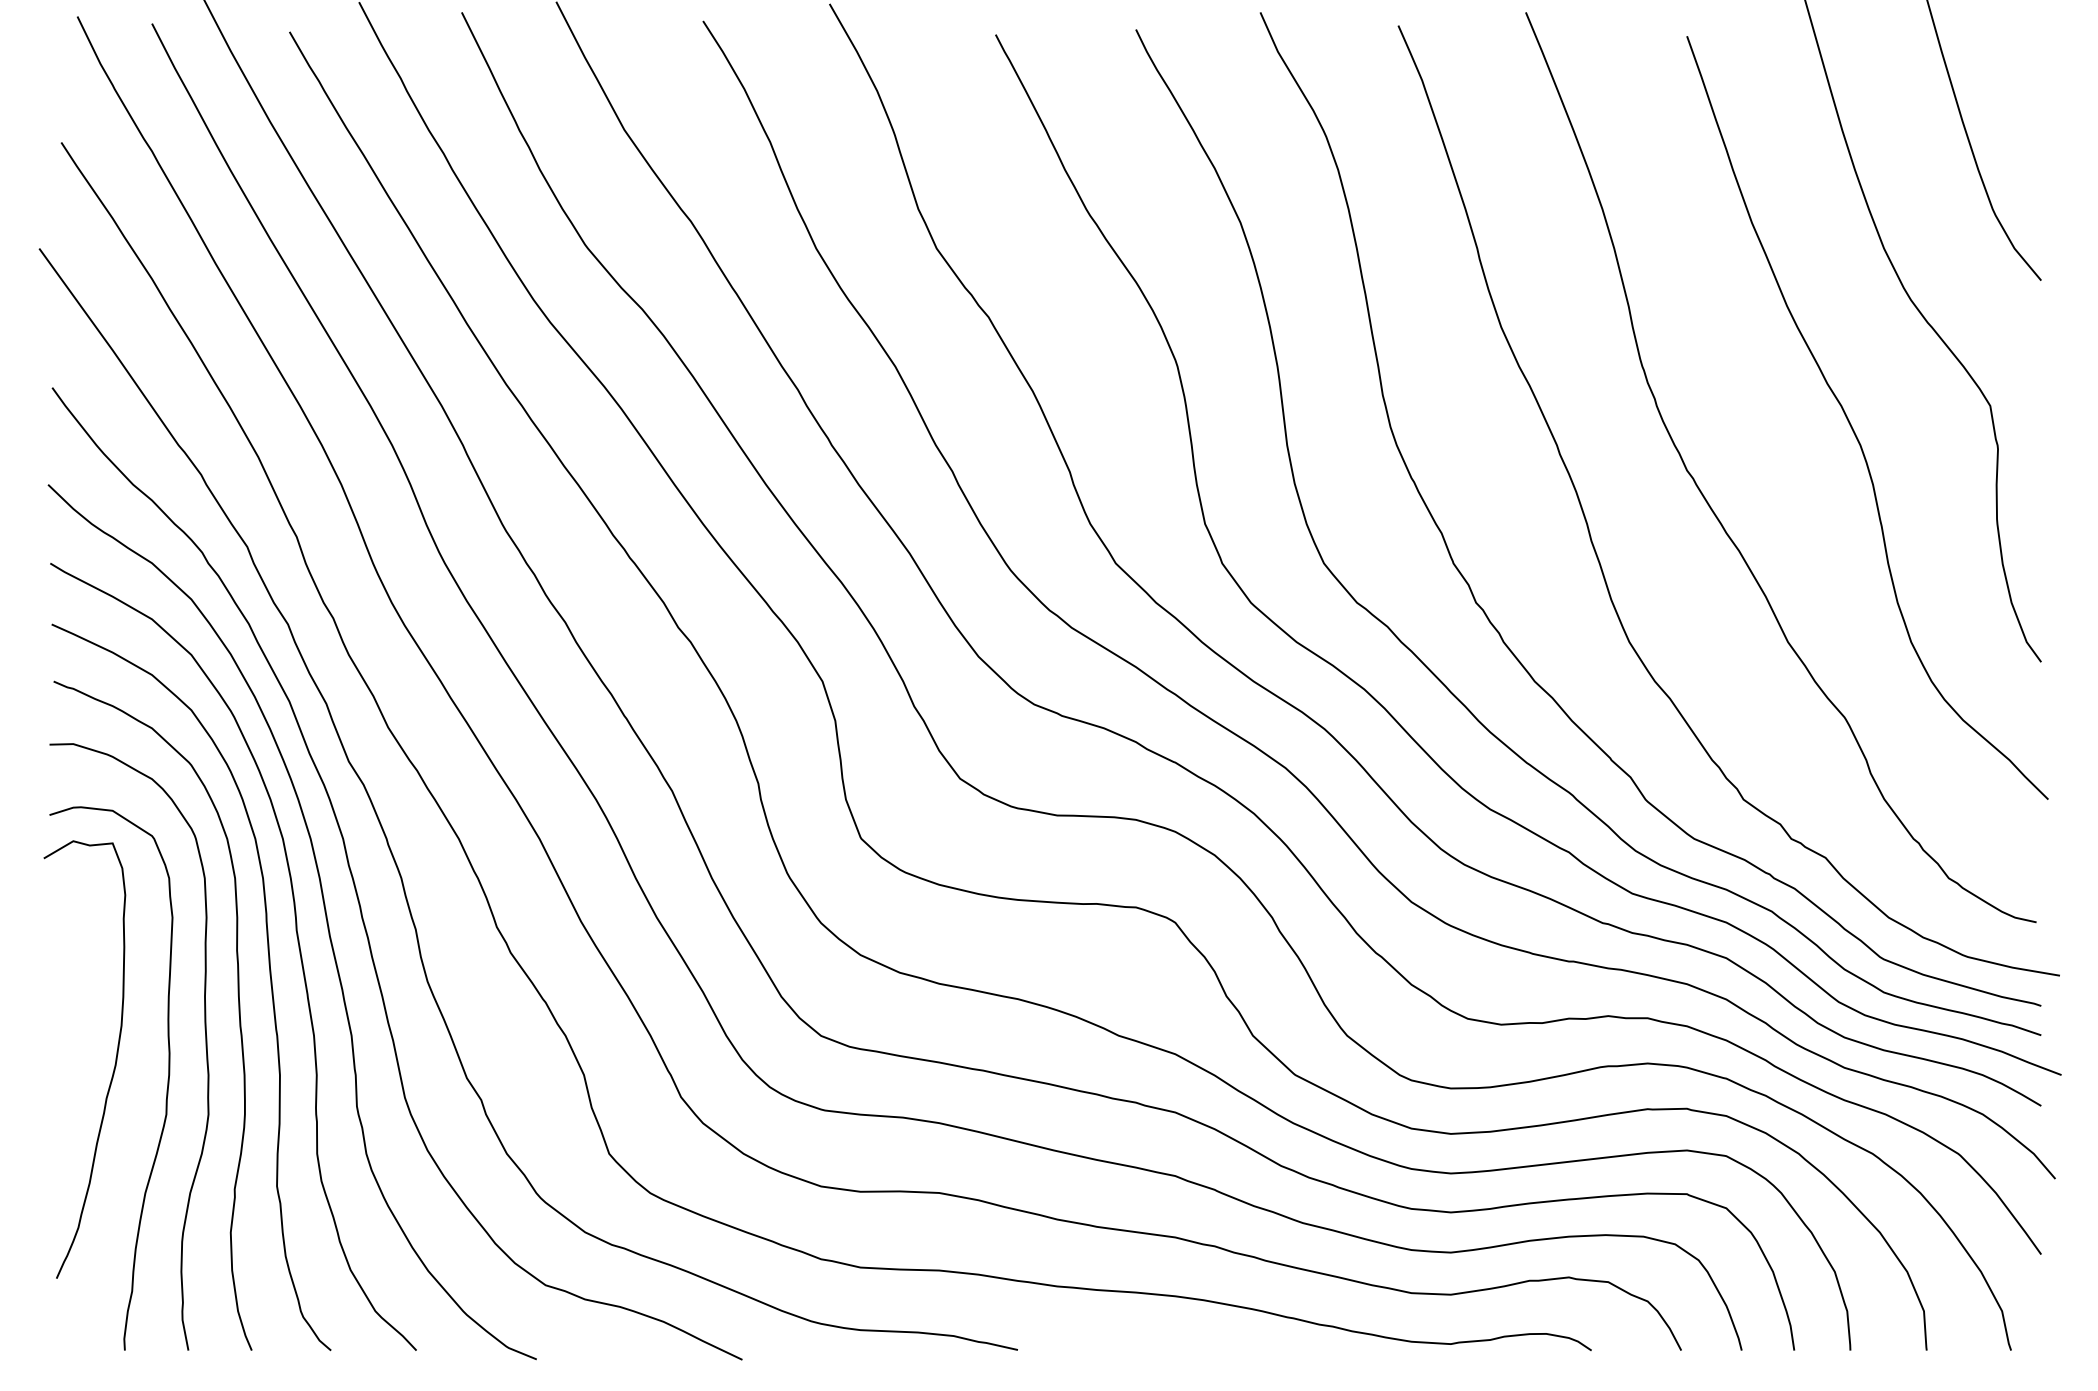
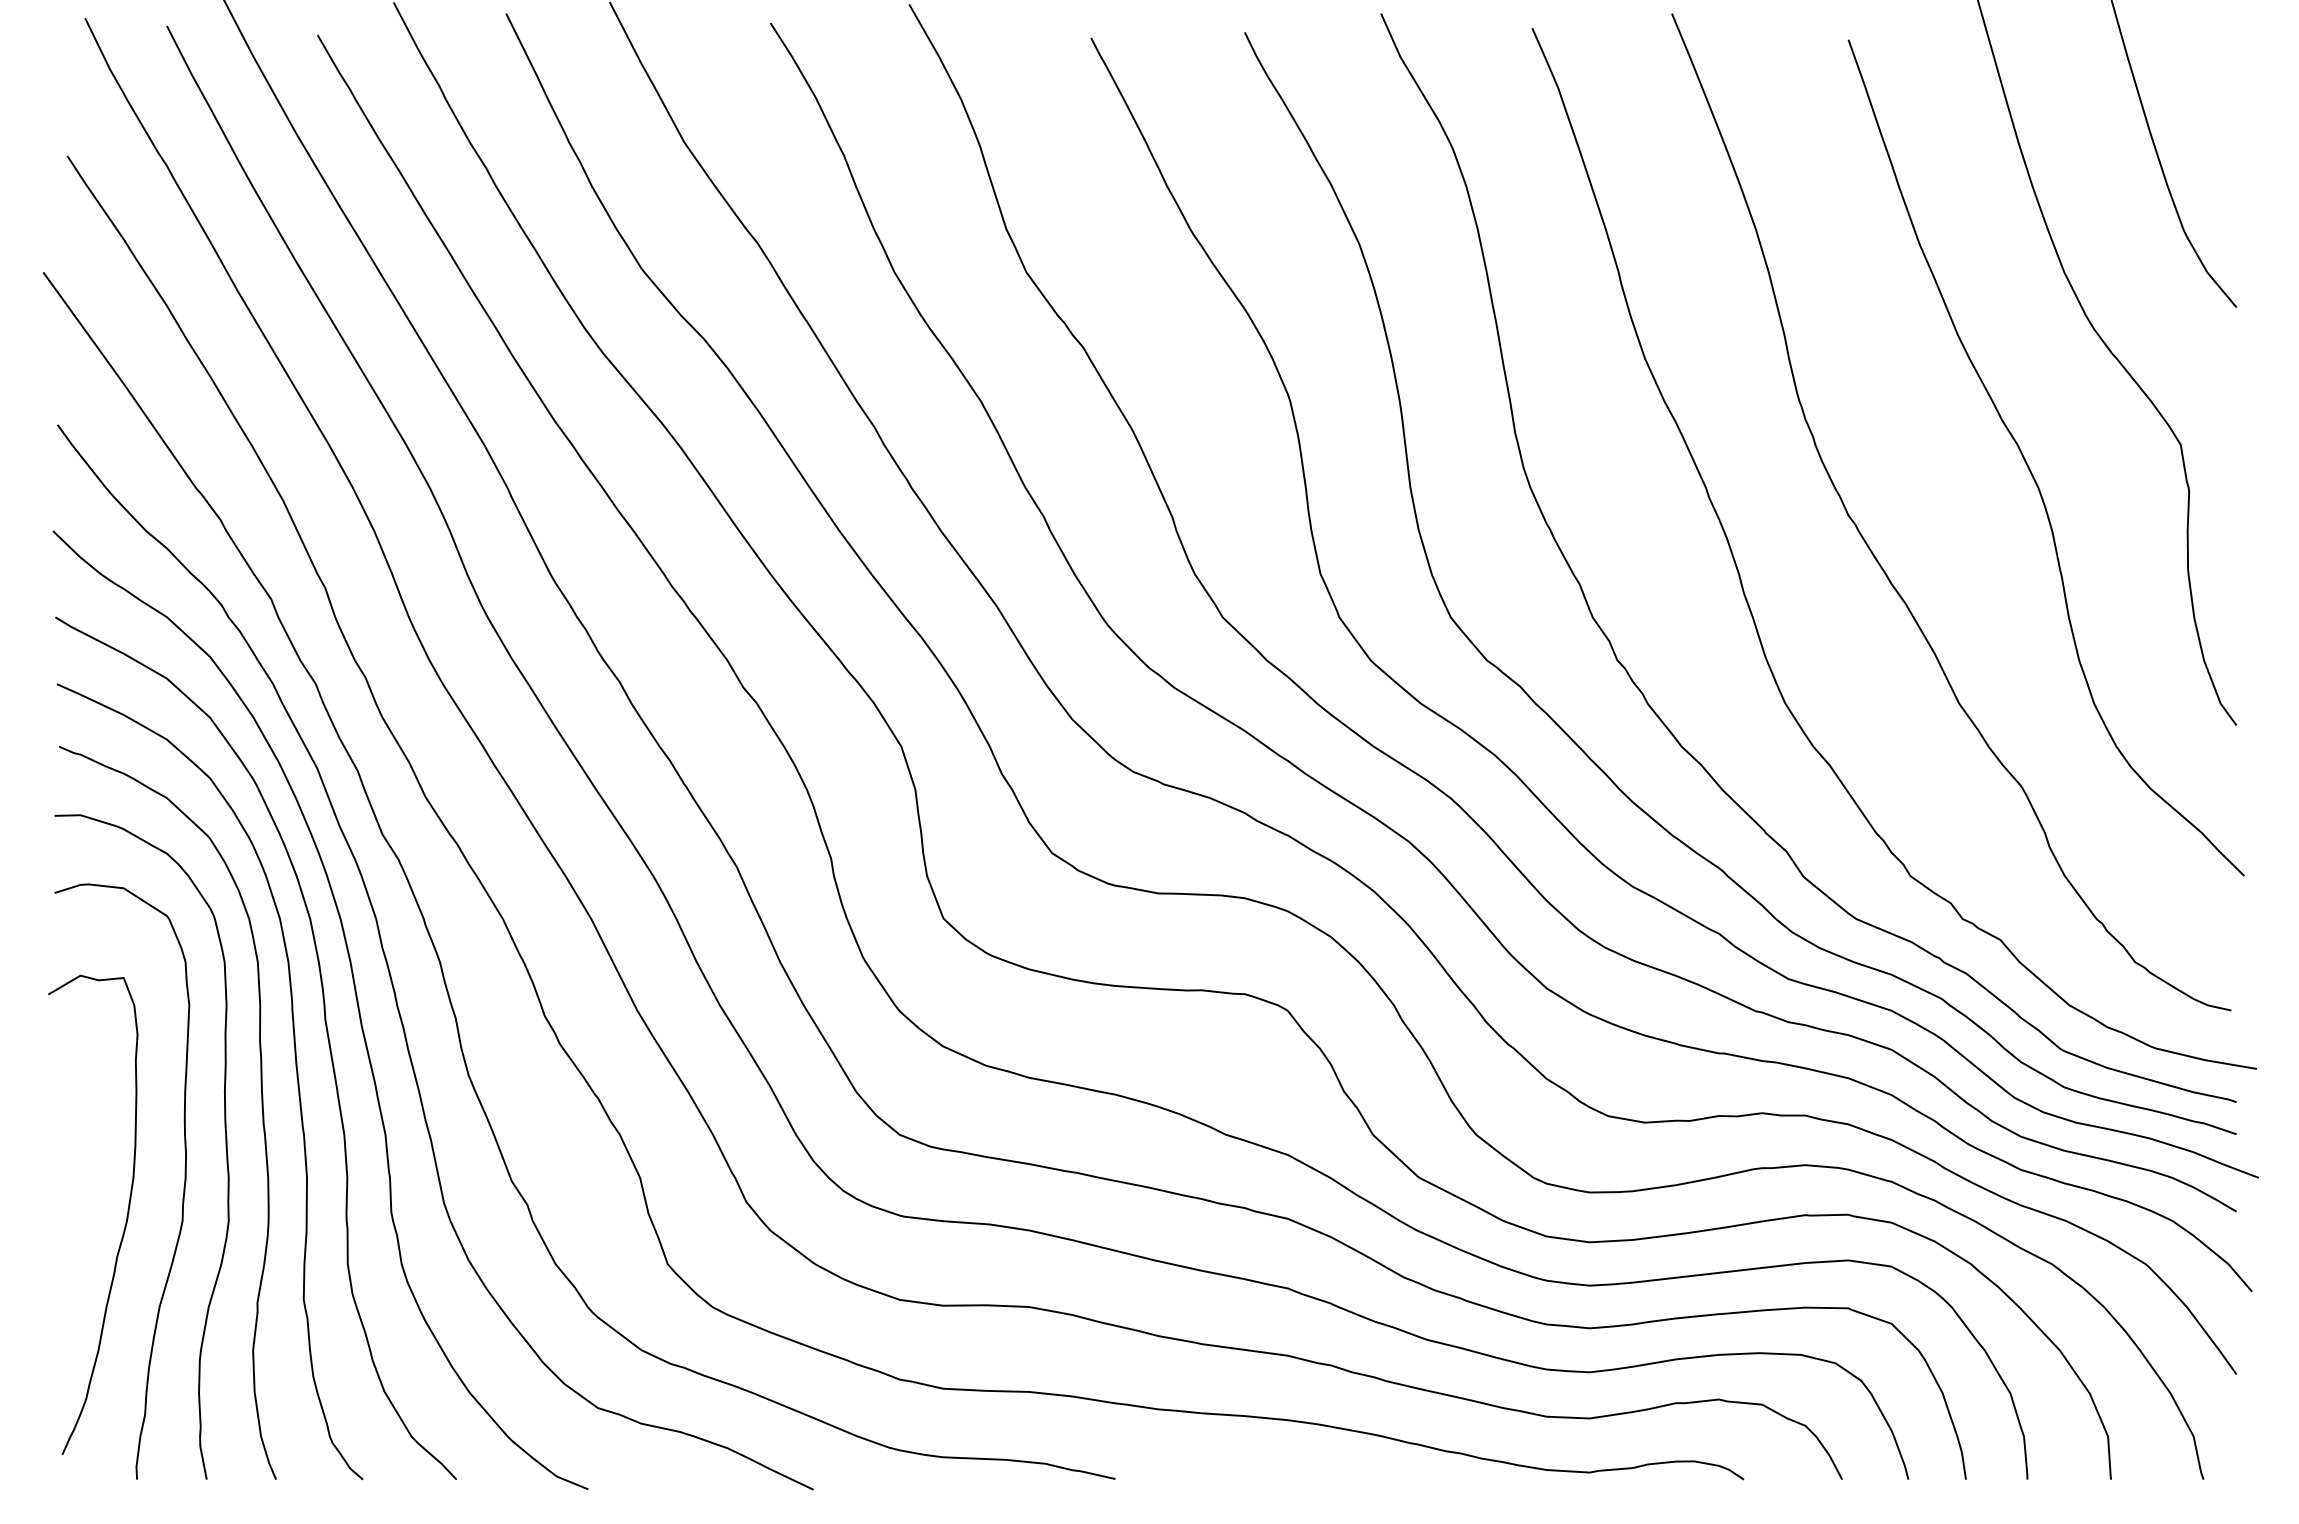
curve: (114, 1066) -> (125, 1222), moved

